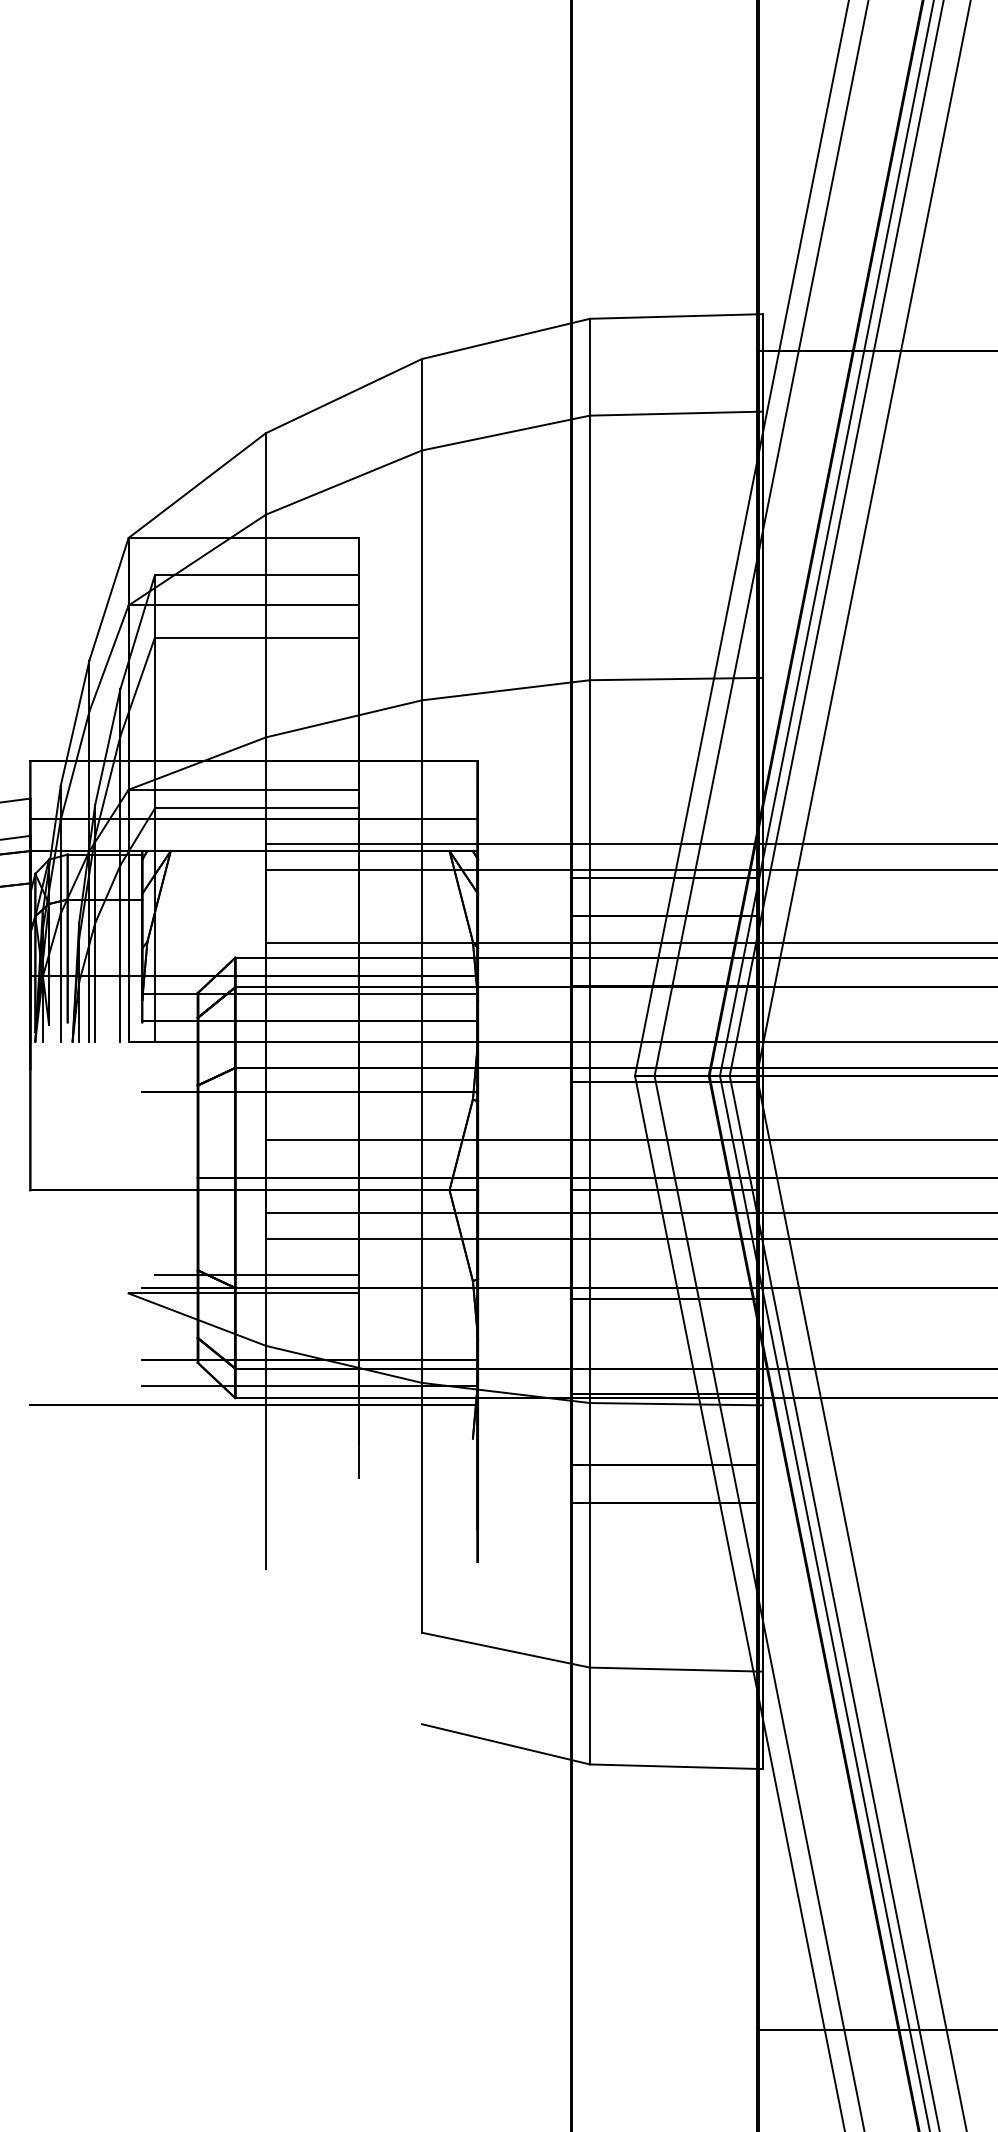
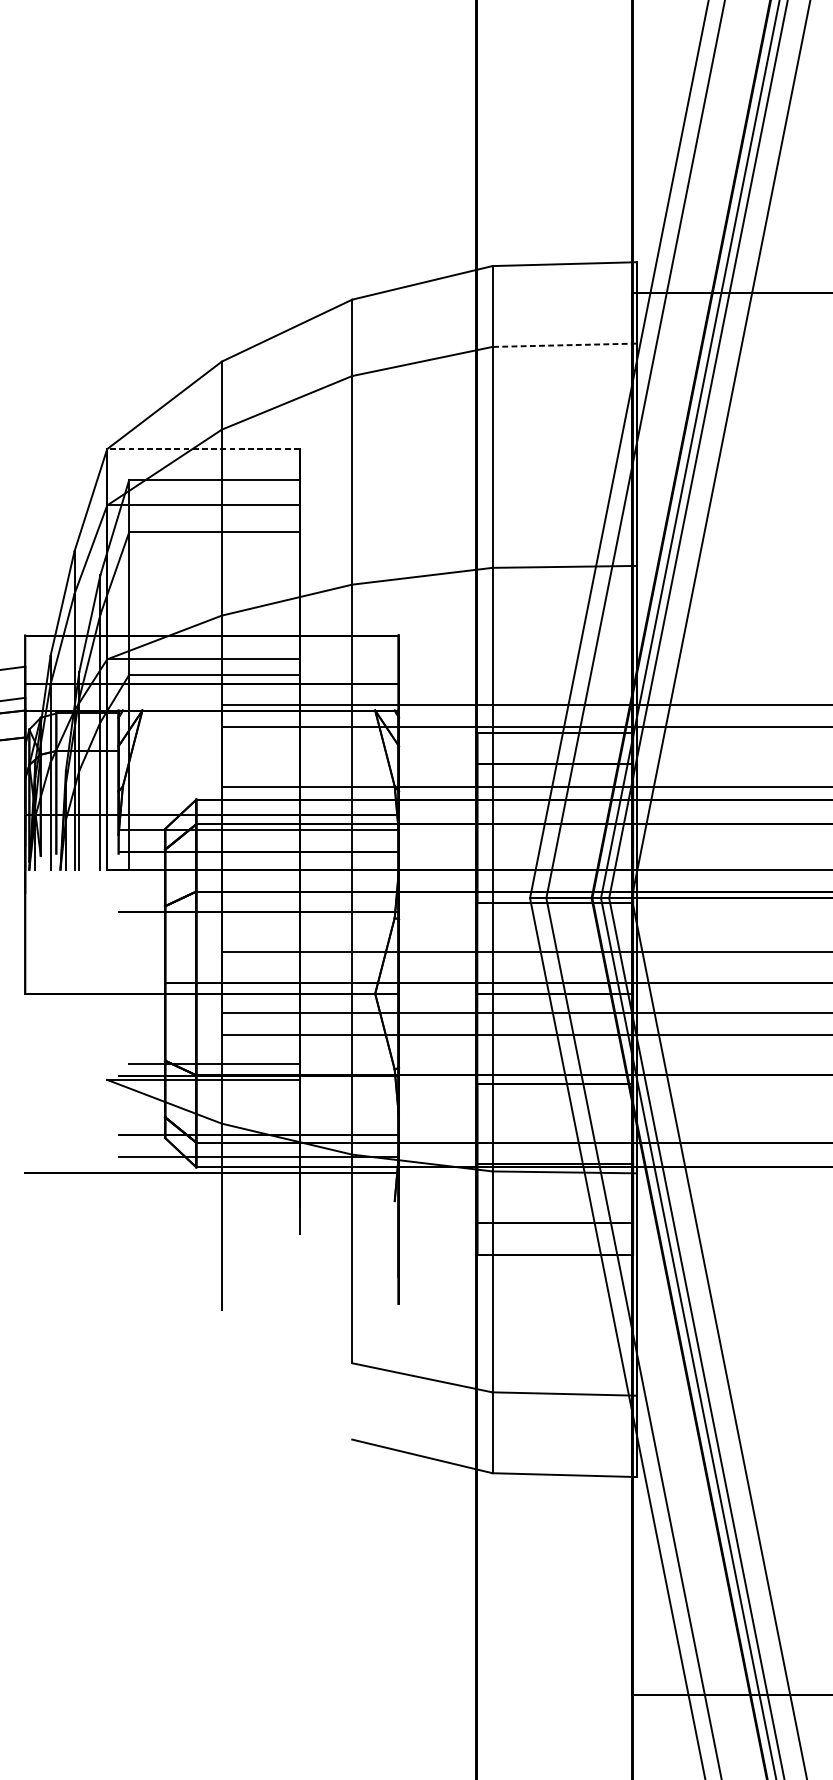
line: (675, 413) -> (563, 345), solid -> dashed
line: (243, 538) -> (203, 449), solid -> dashed

